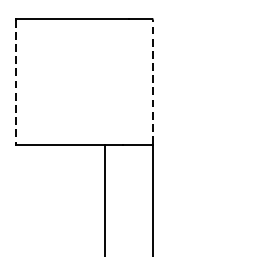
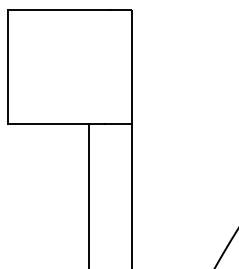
line: (152, 81) -> (131, 66), dashed -> solid
line: (16, 82) -> (8, 67), dashed -> solid

